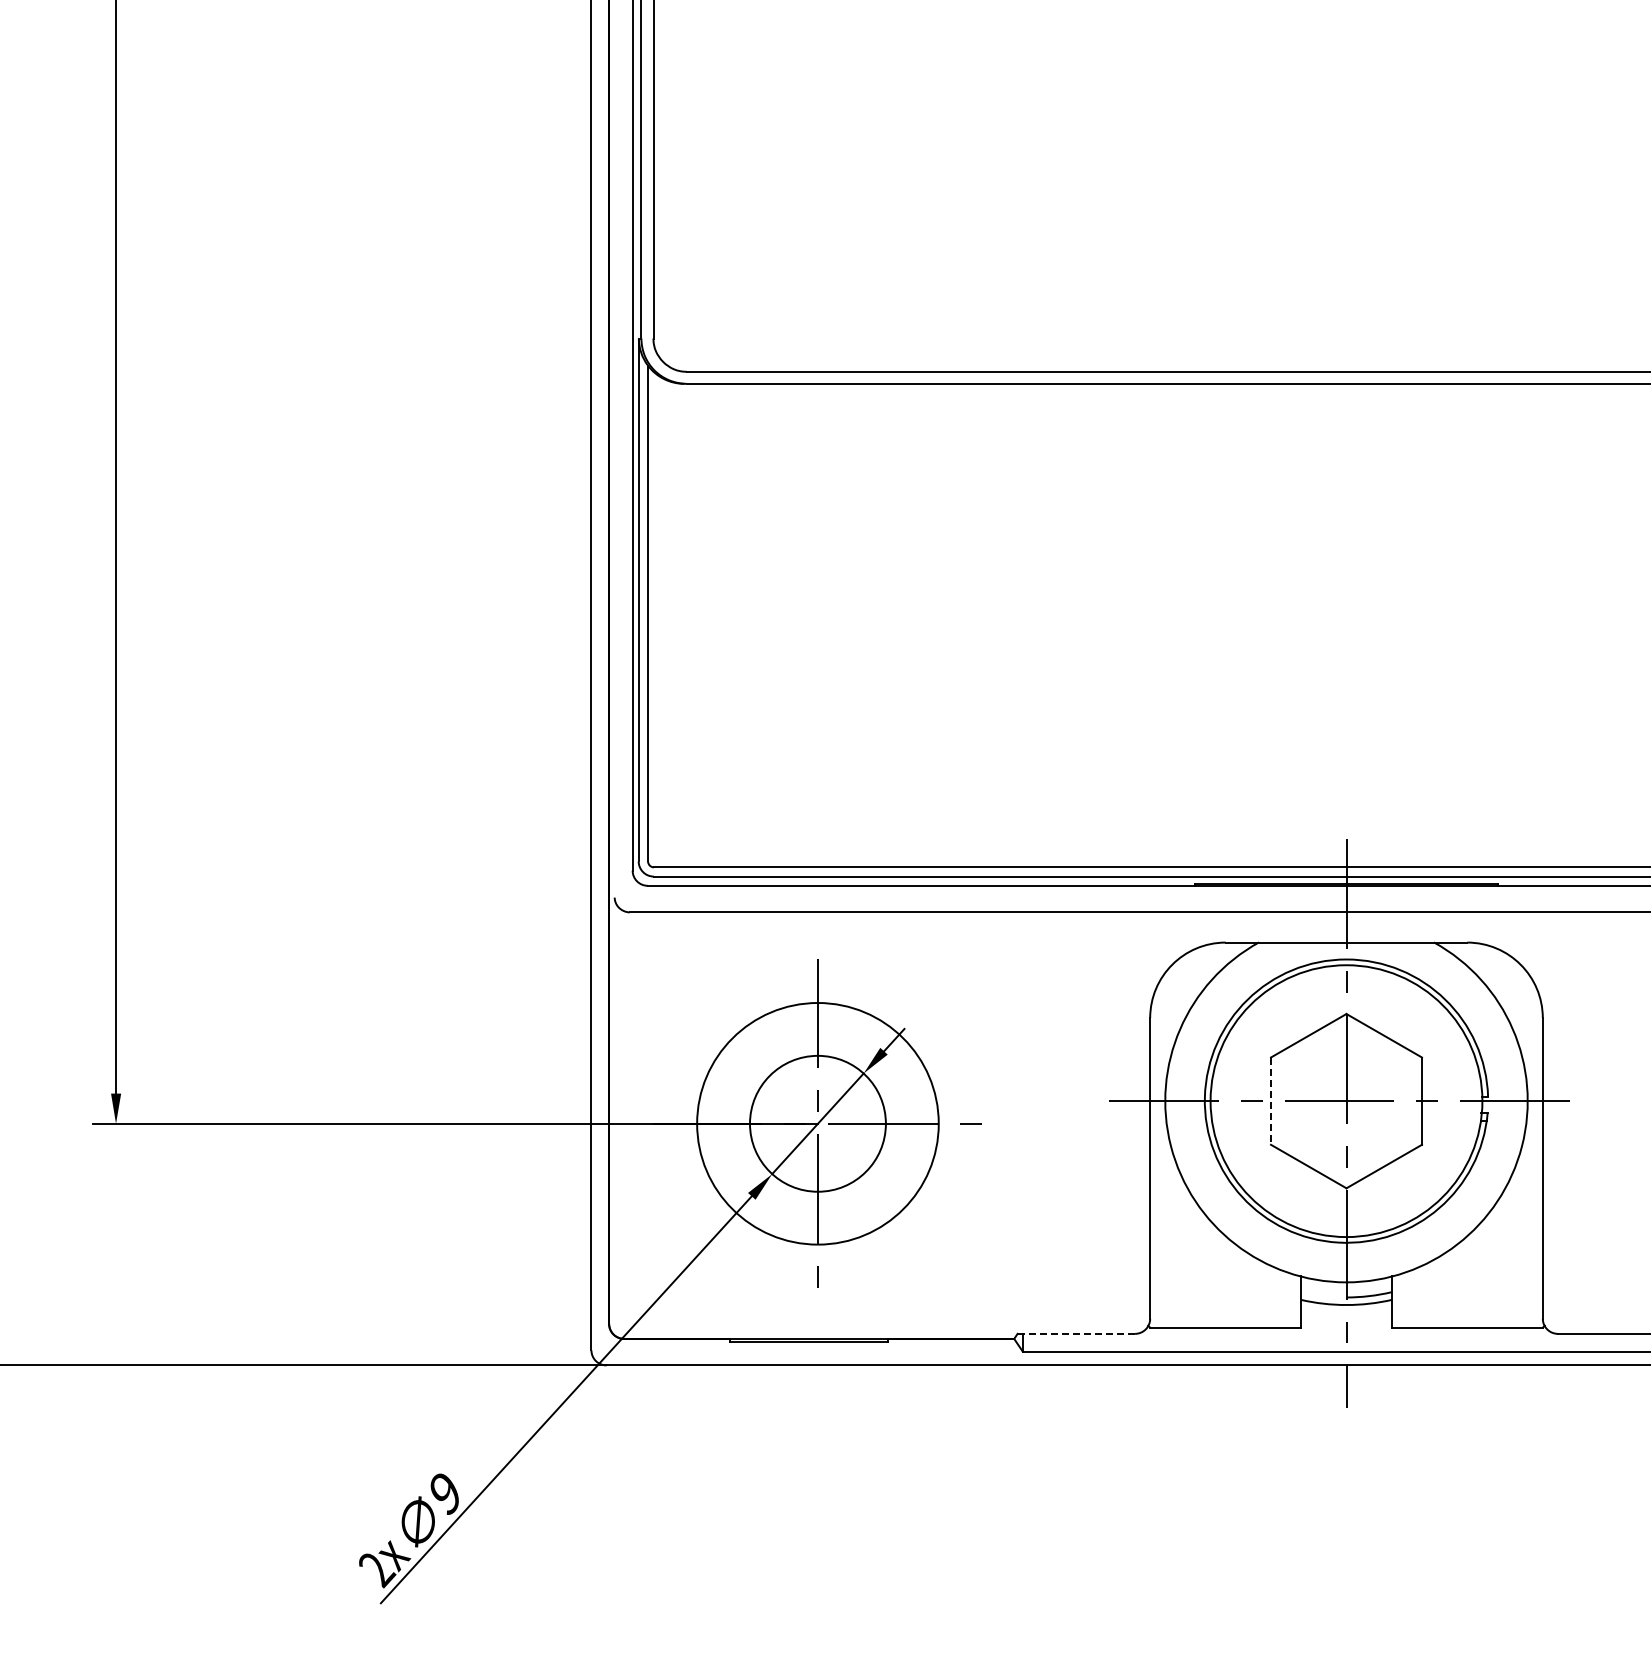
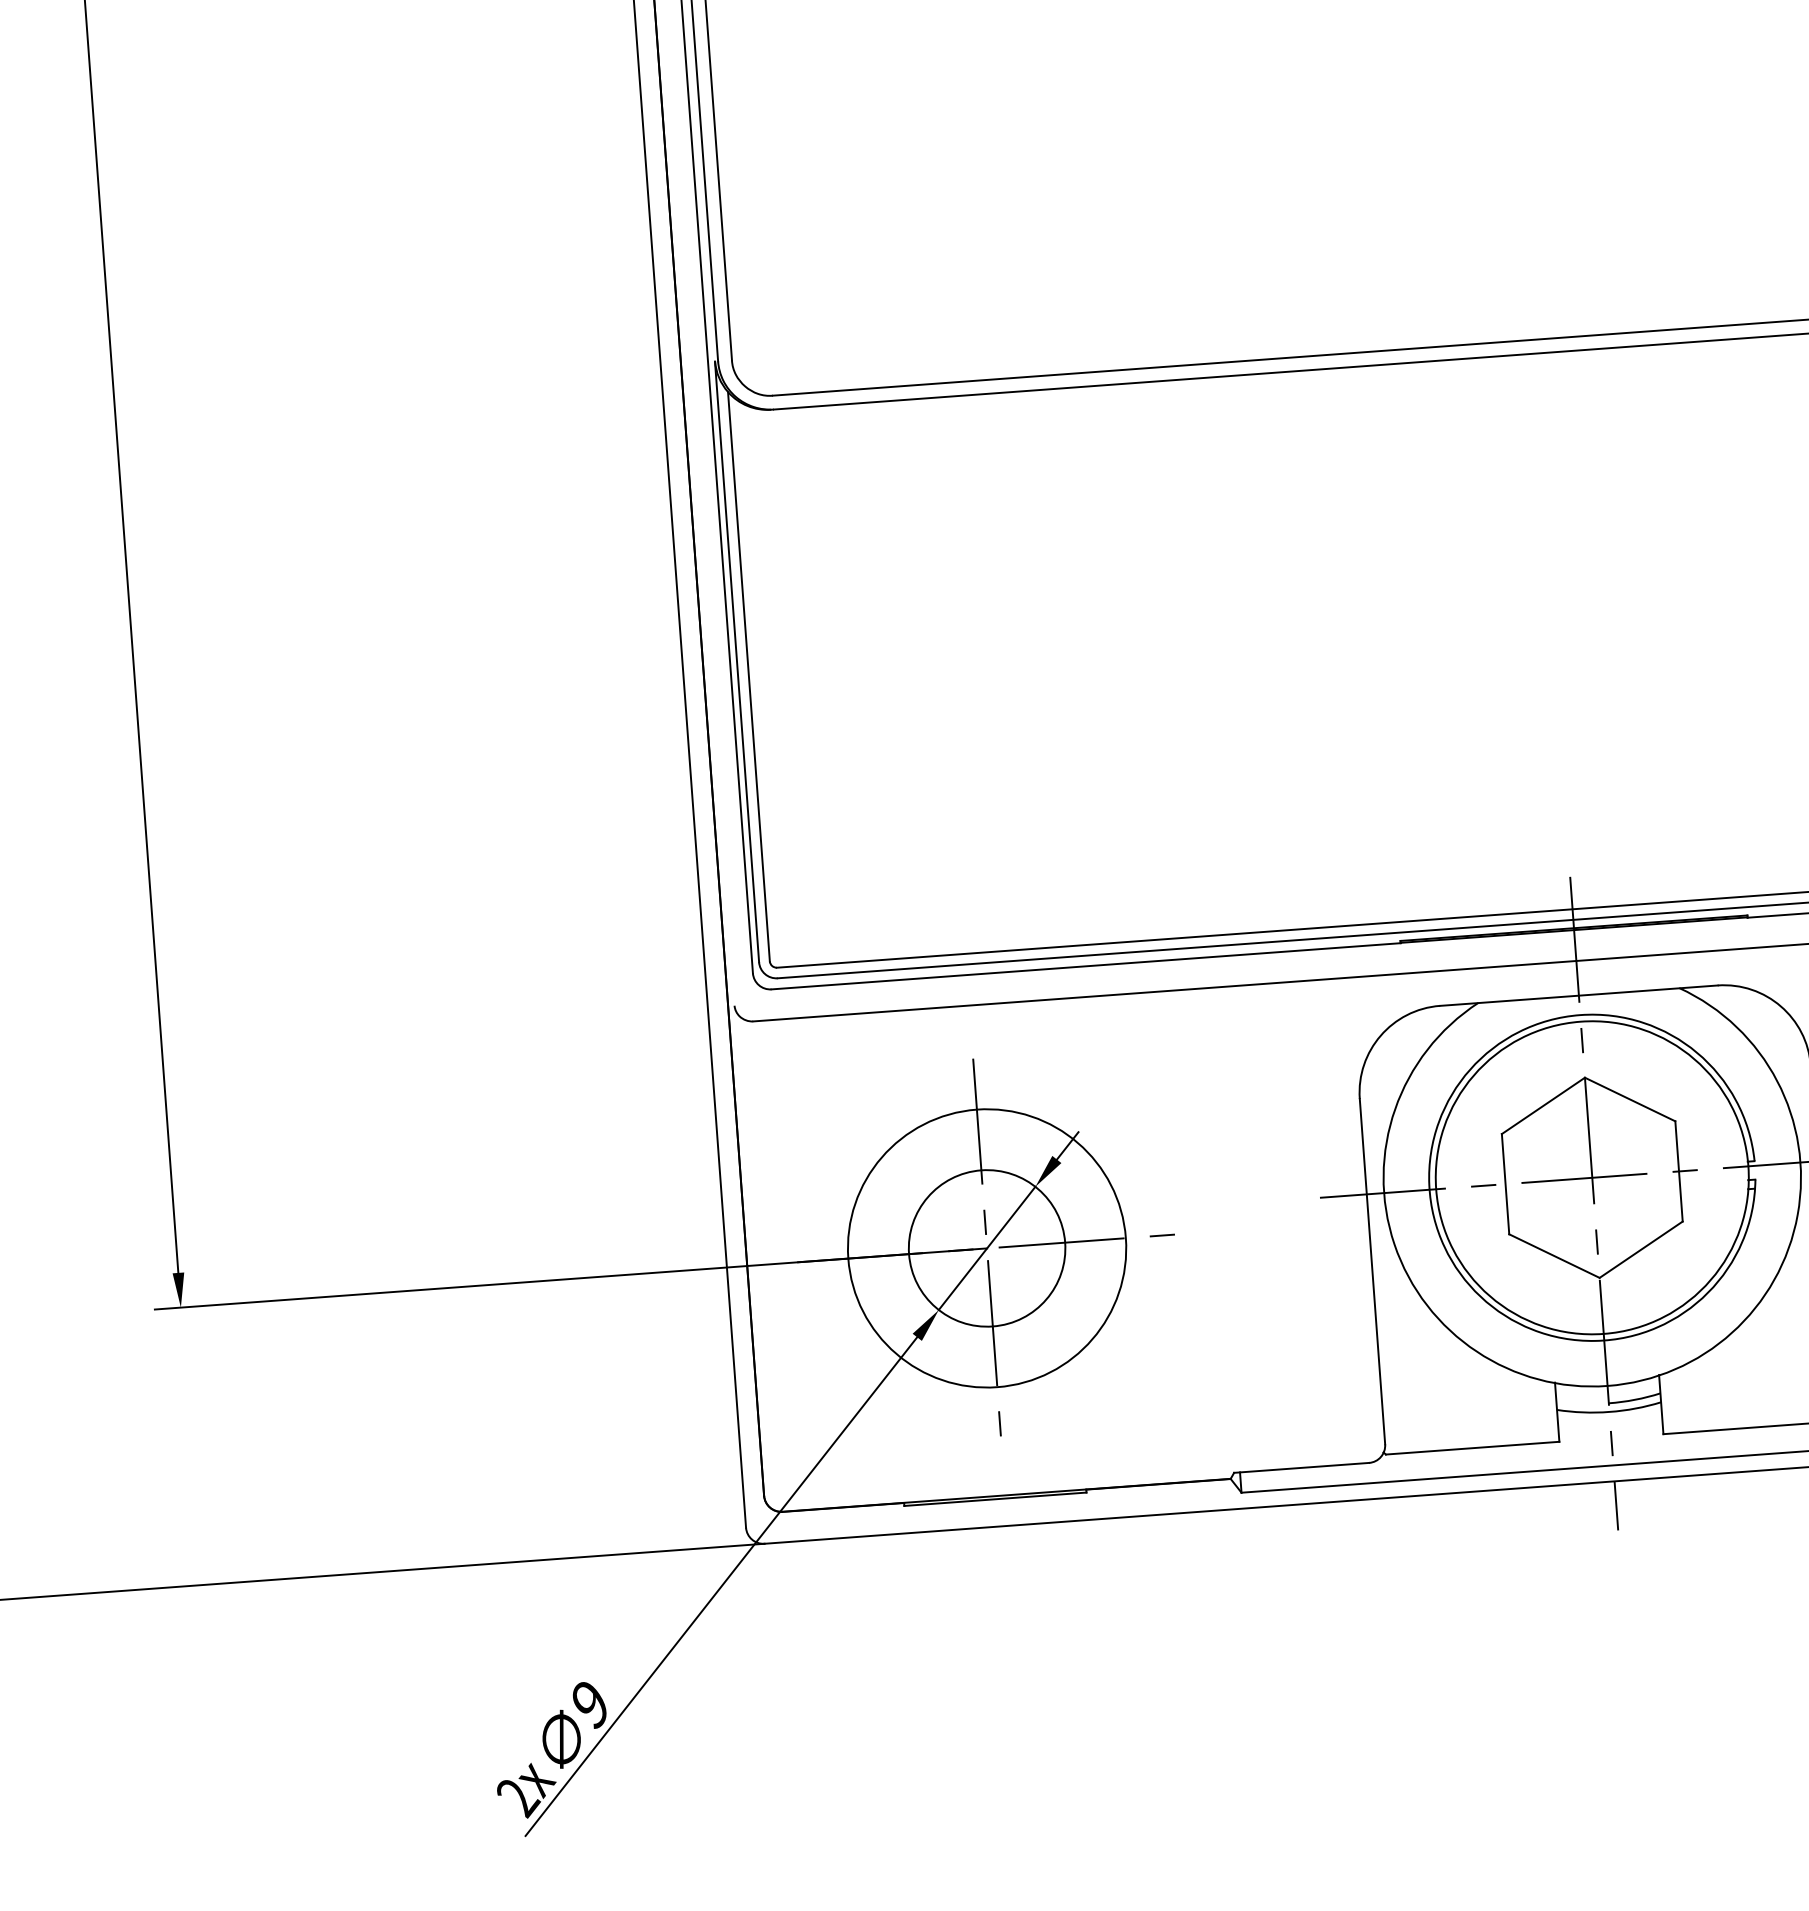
line: (1270, 1101) -> (1505, 1184), dashed -> solid
line: (1076, 1333) -> (1301, 1467), dashed -> solid

